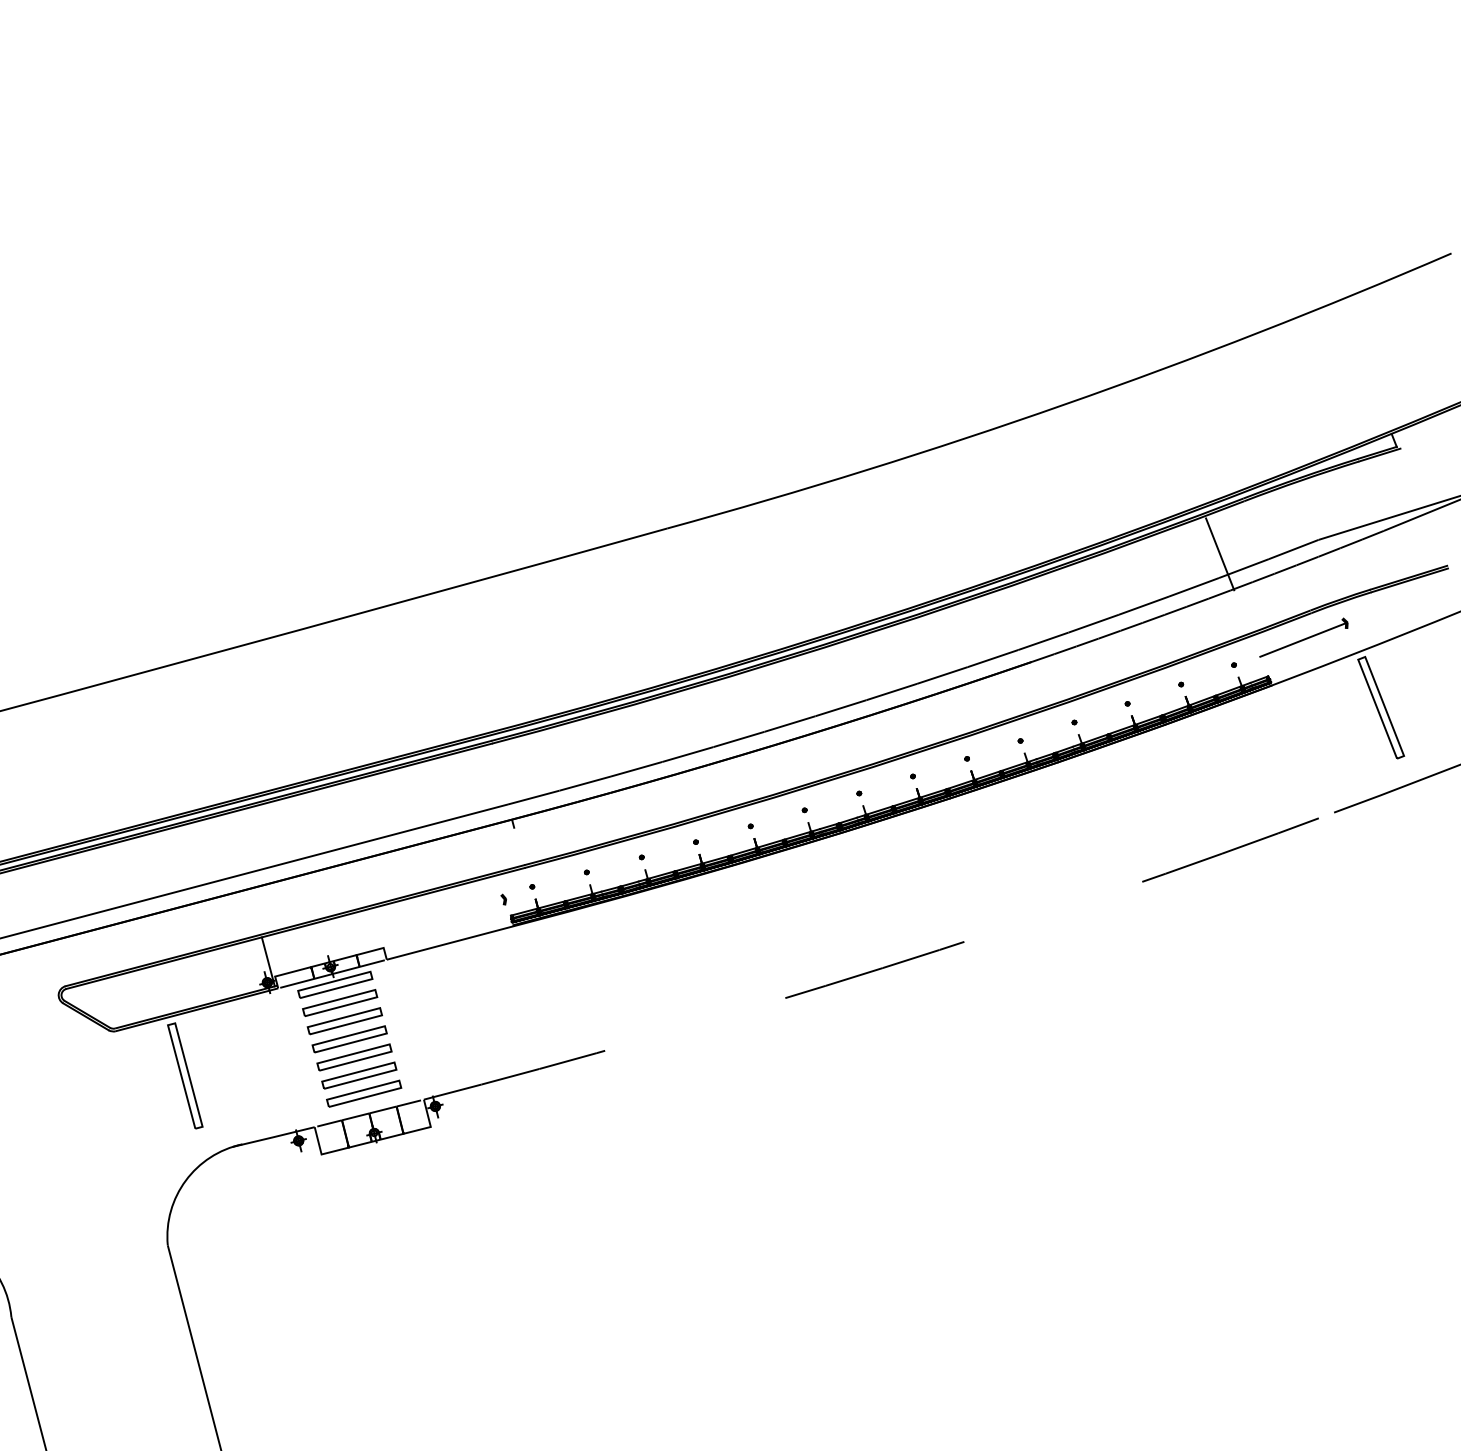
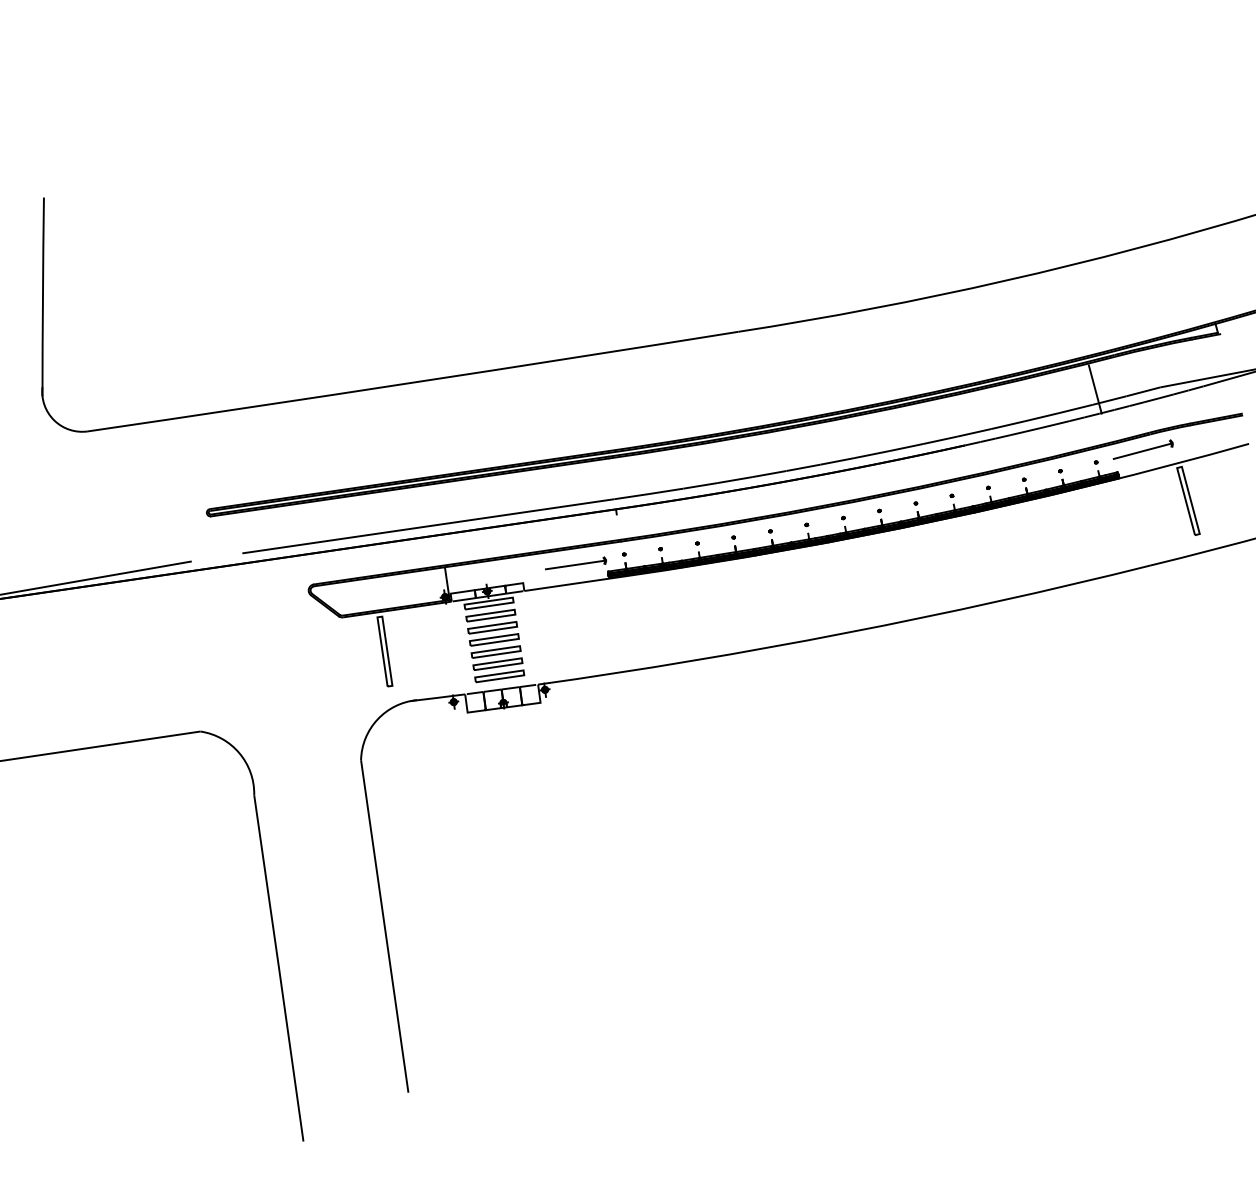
line: (459, 910) -> (575, 564), added
arc: (882, 968) -> (845, 633), dashed -> solid

